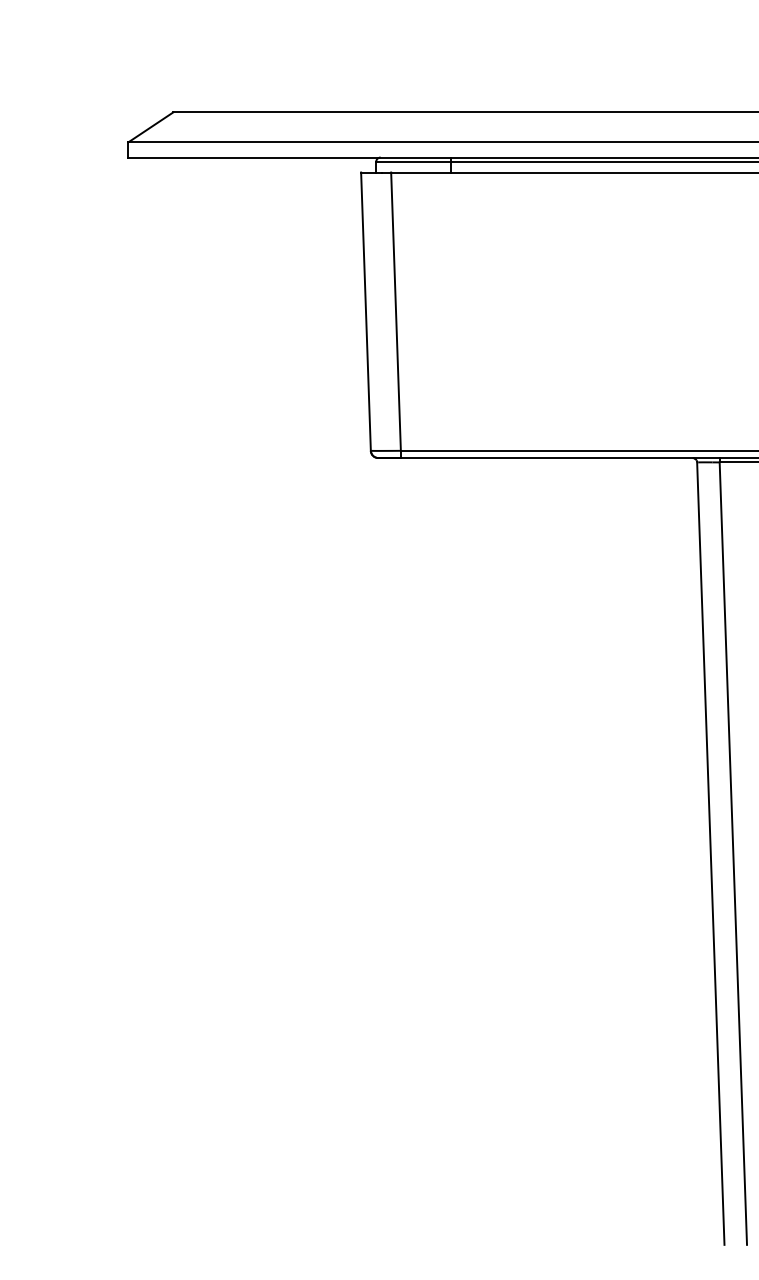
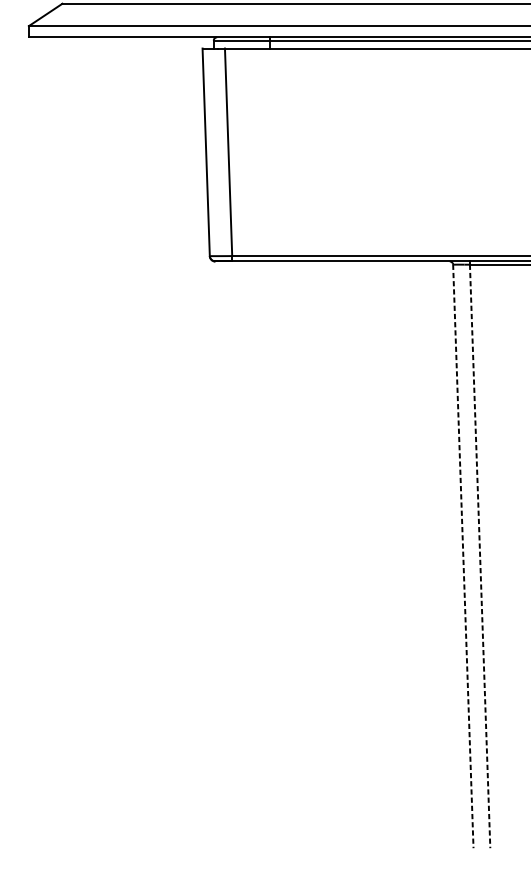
line: (710, 854) -> (463, 557), solid -> dashed
line: (733, 854) -> (480, 557), solid -> dashed

